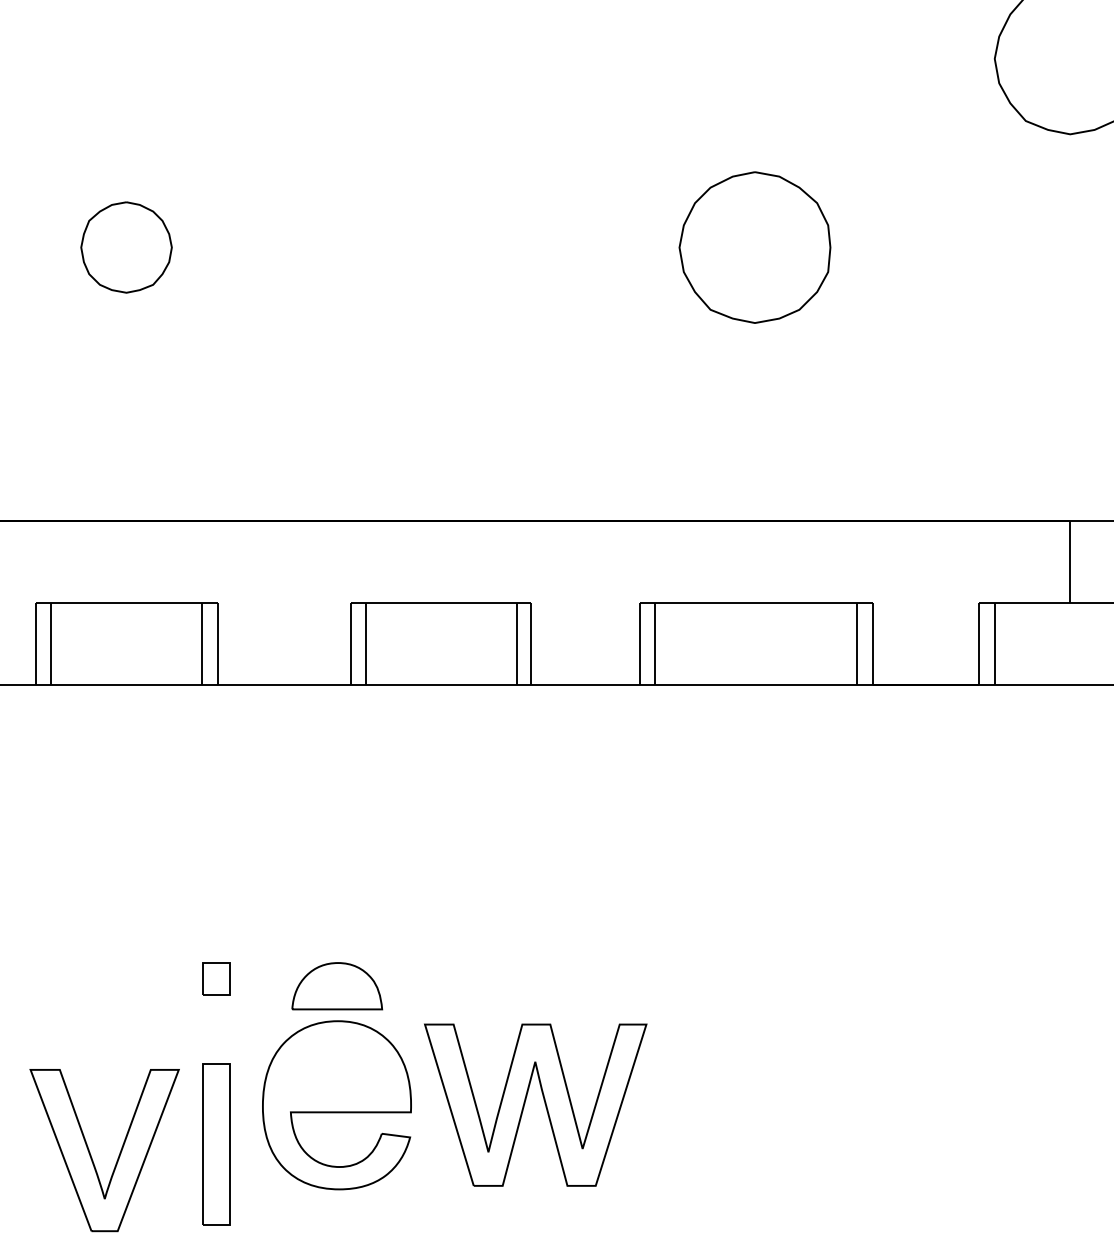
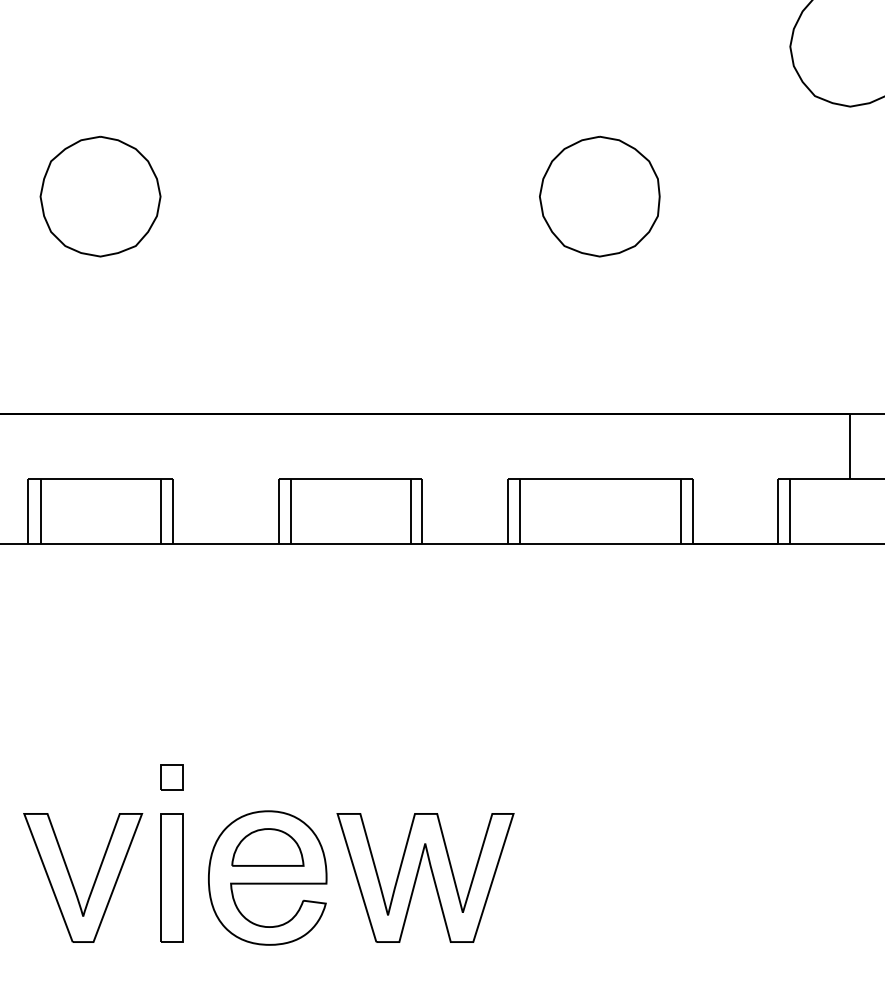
part: (126, 247) -> (100, 196), size x1.67
part: (336, 986) -> (267, 847), moved
part: (215, 1143) -> (171, 877), moved
part: (117, 1156) -> (93, 882), moved

